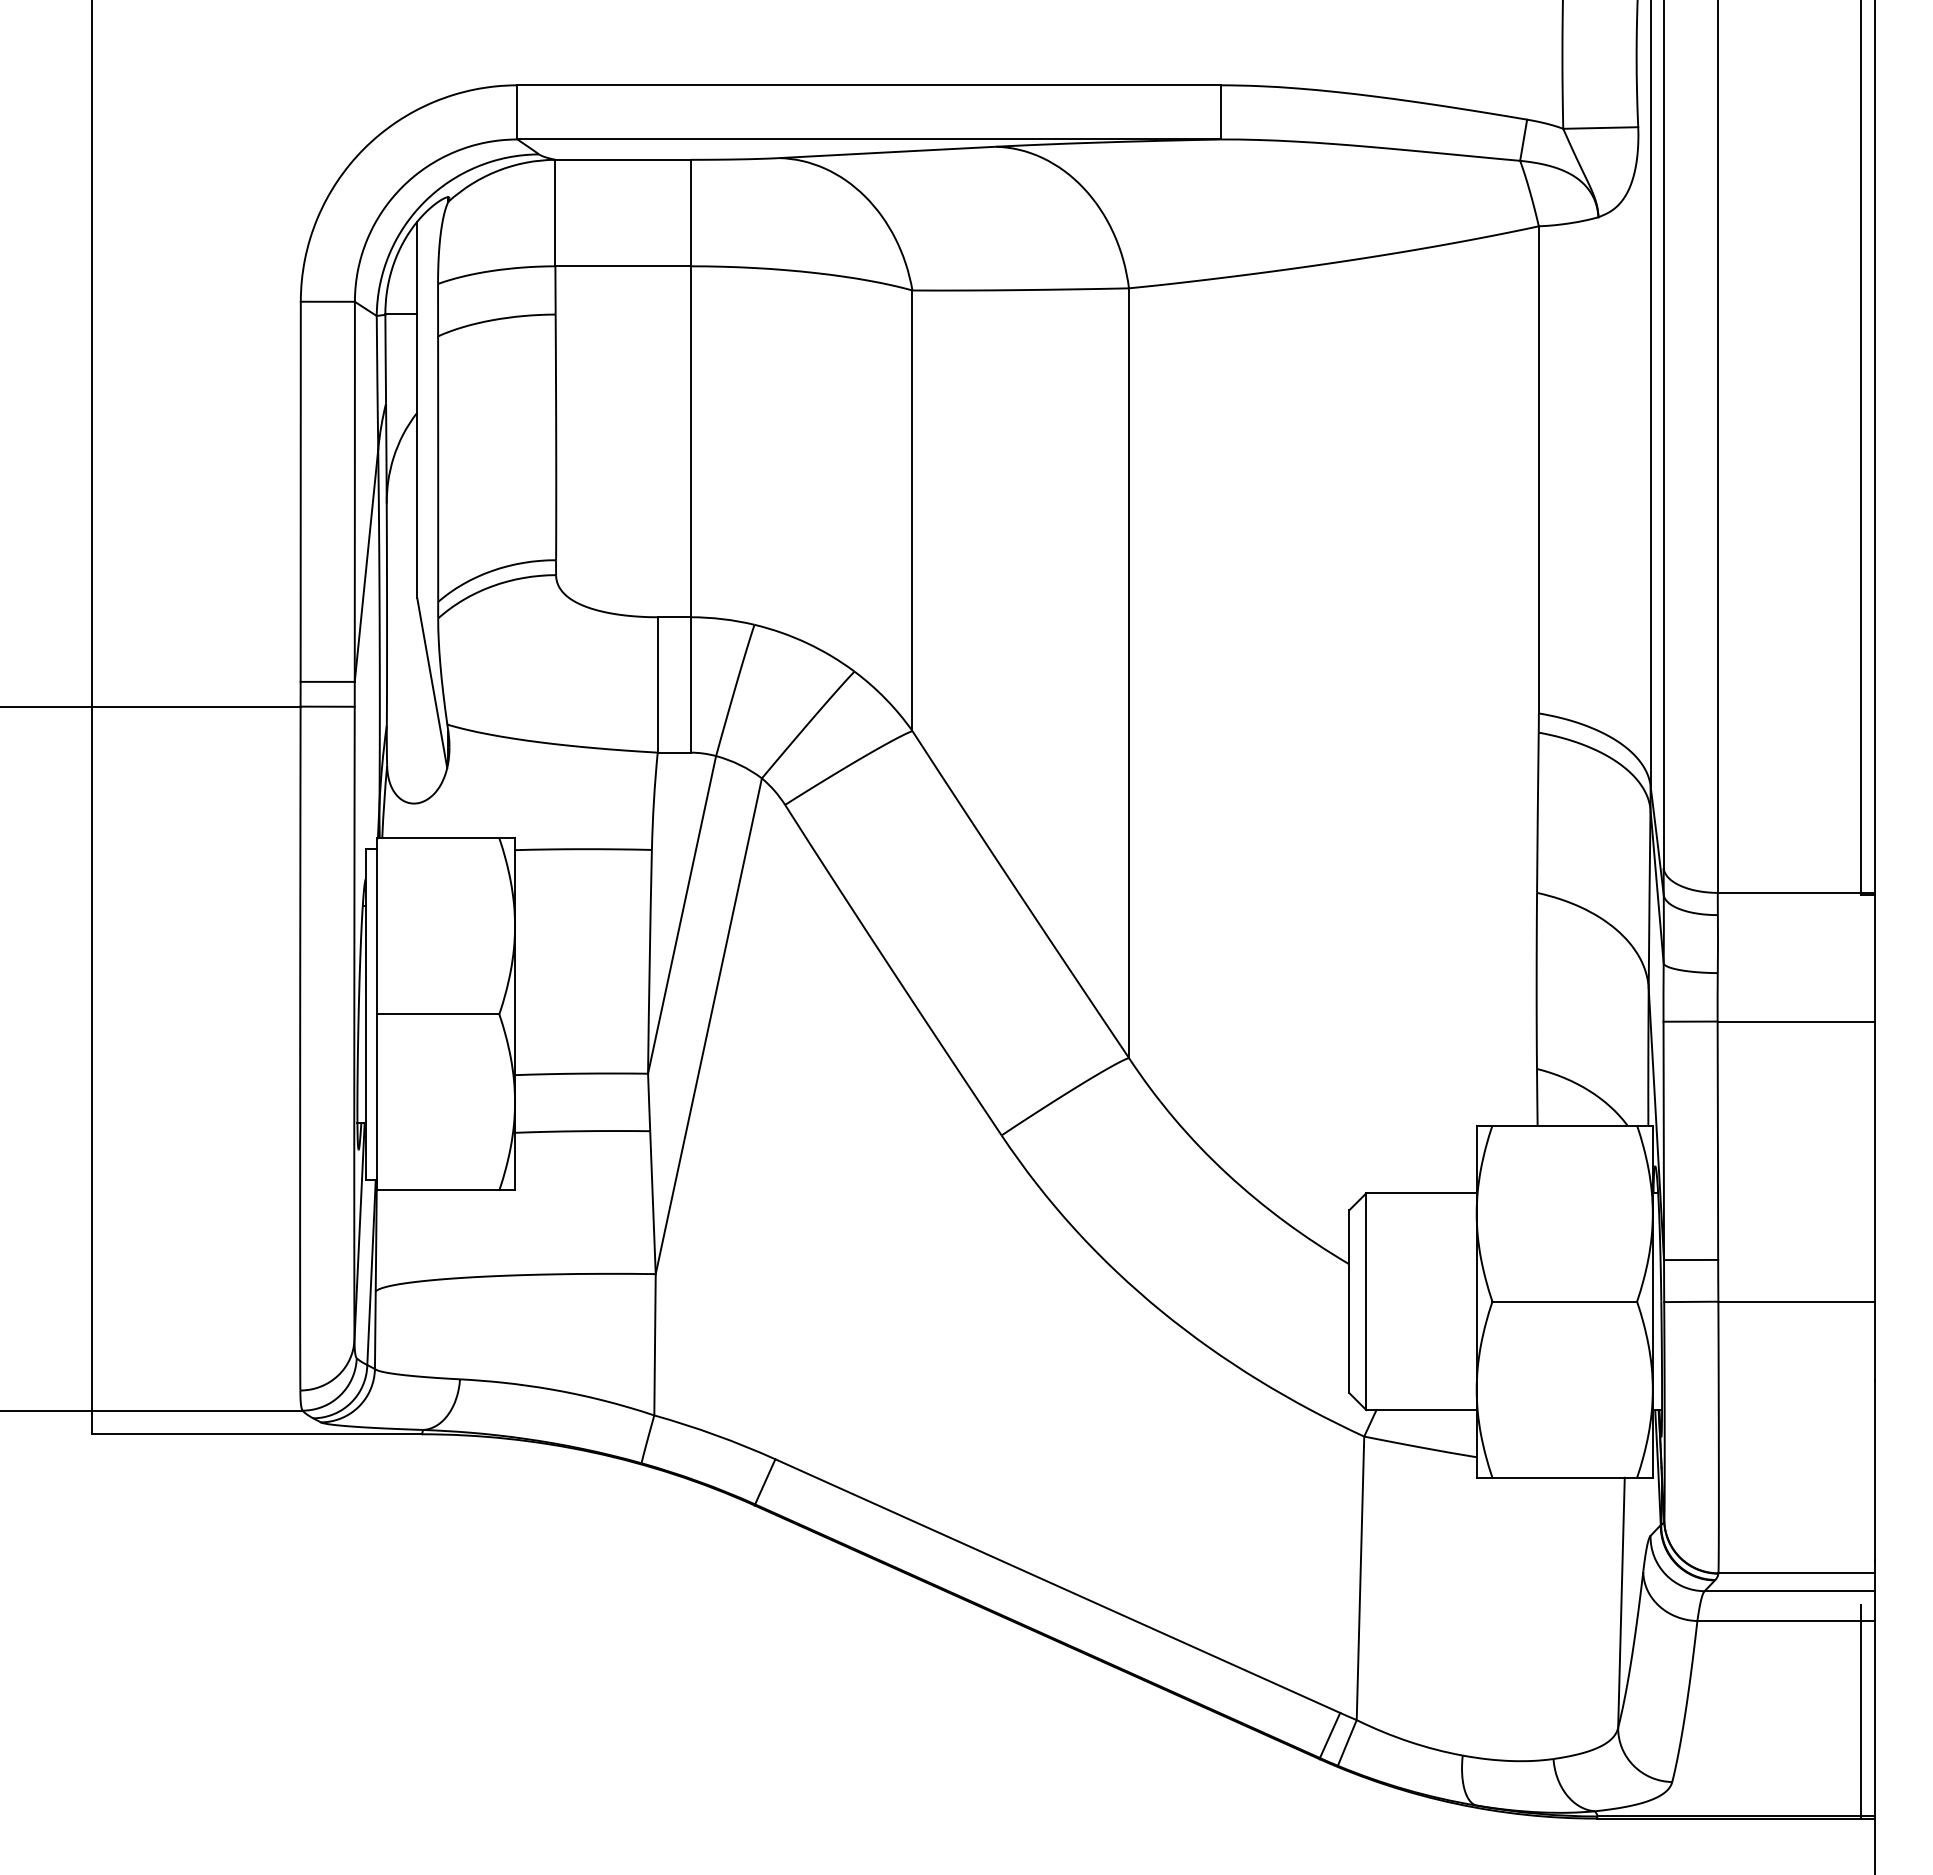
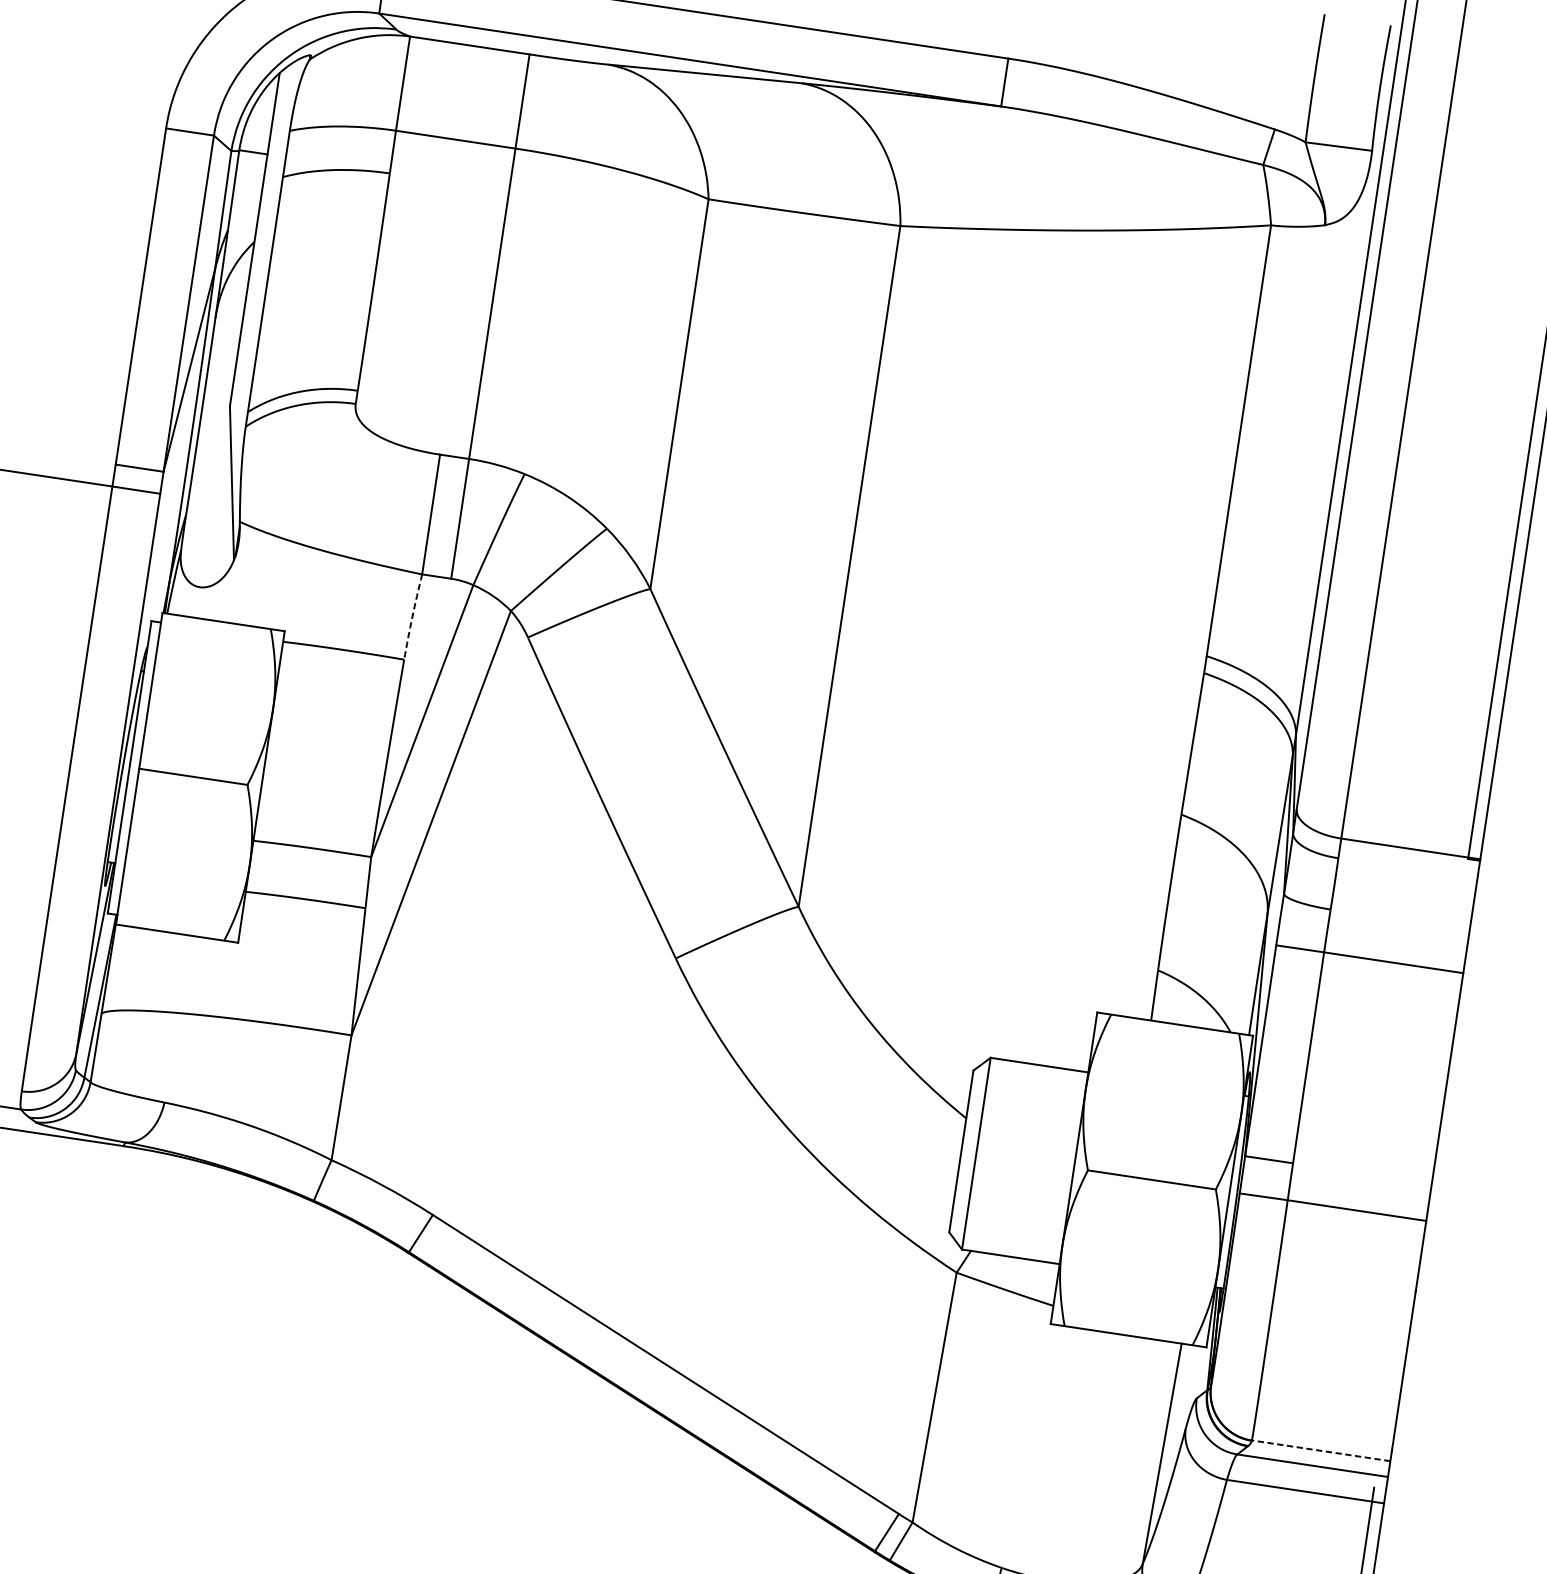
arc: (653, 801) -> (412, 617), solid -> dashed
line: (1796, 1573) -> (1320, 1450), solid -> dashed

